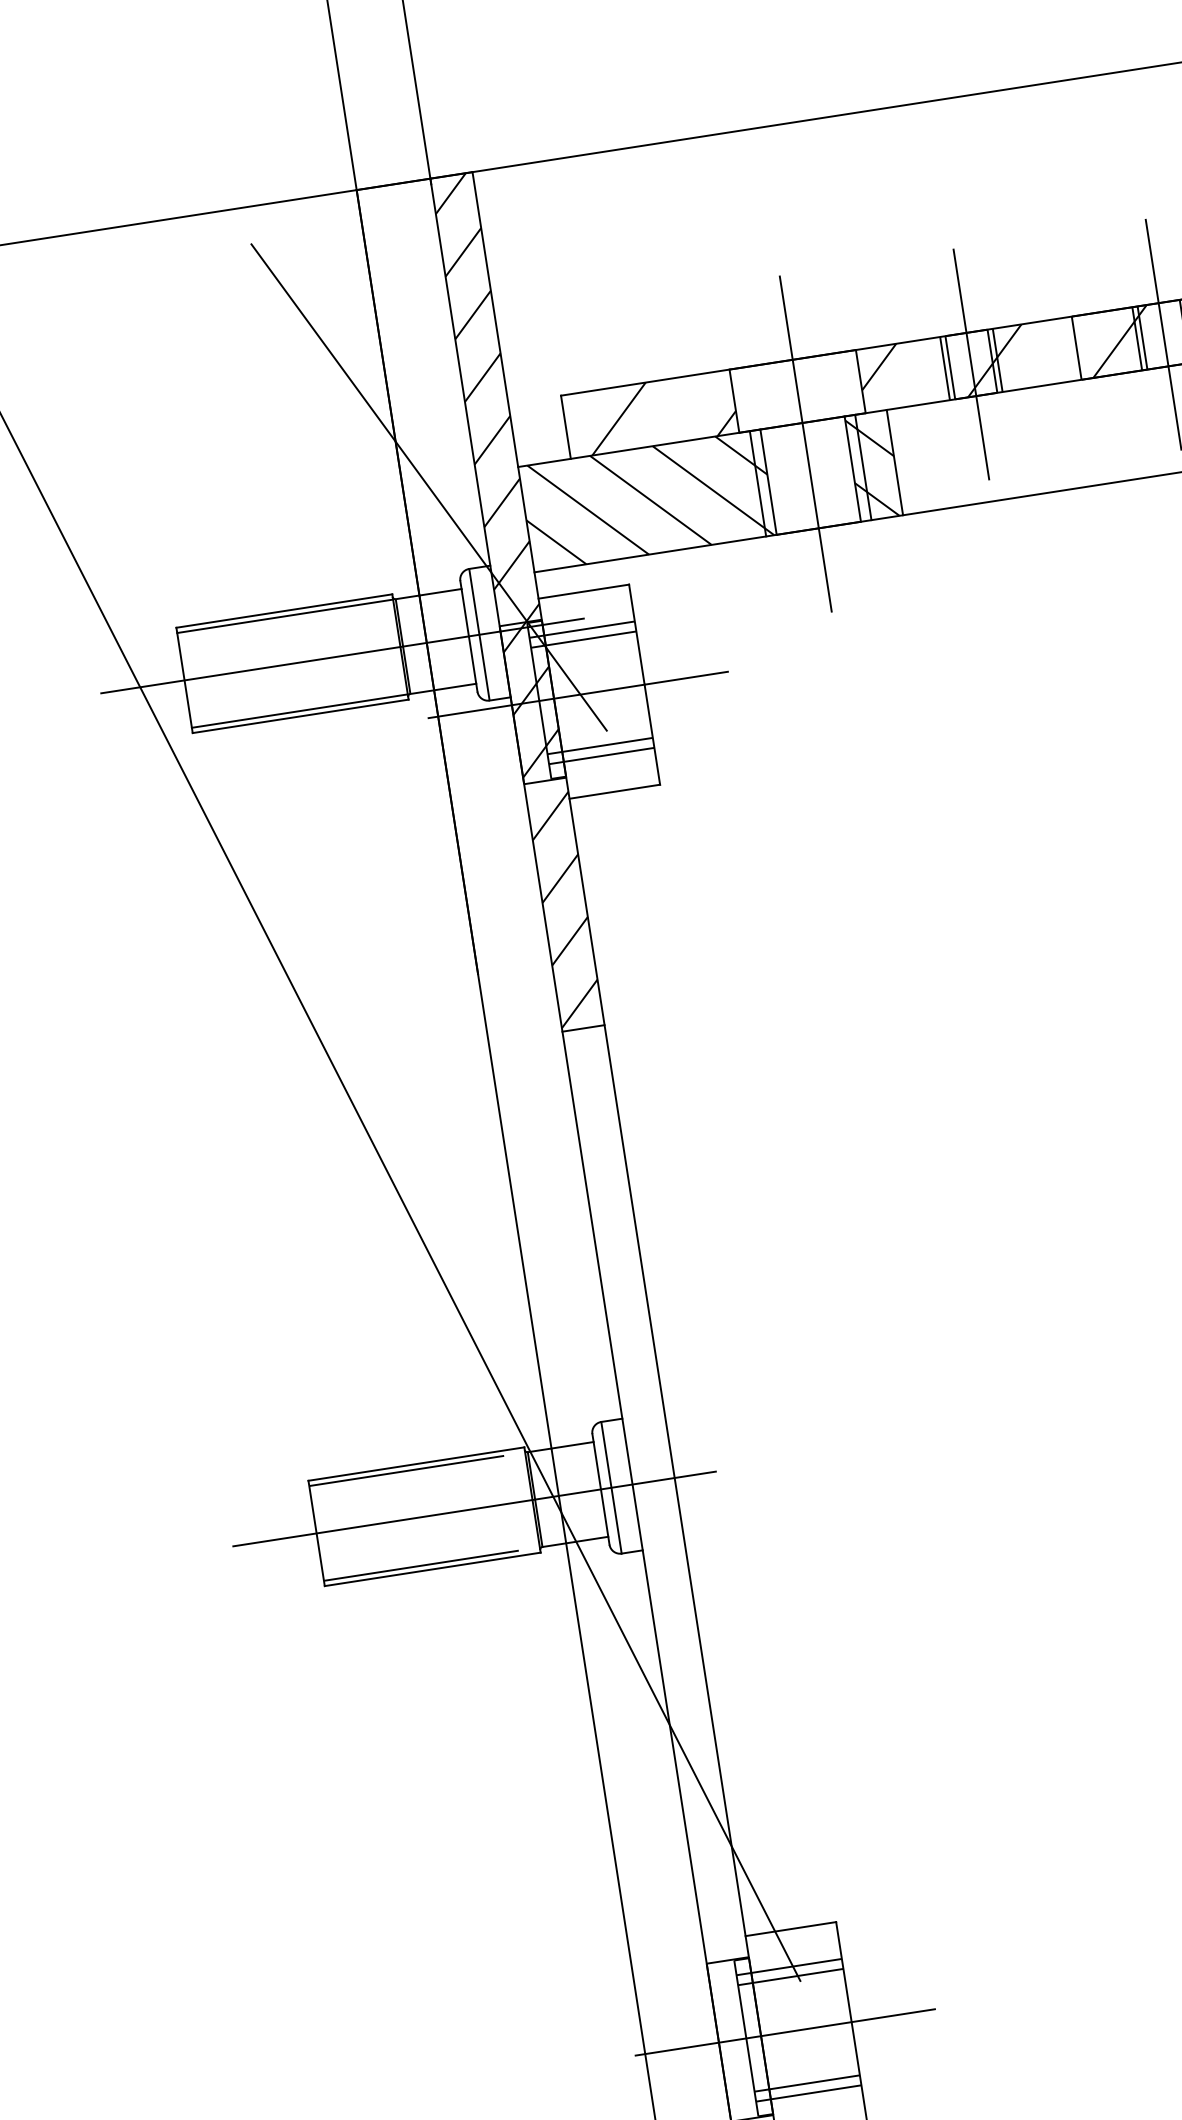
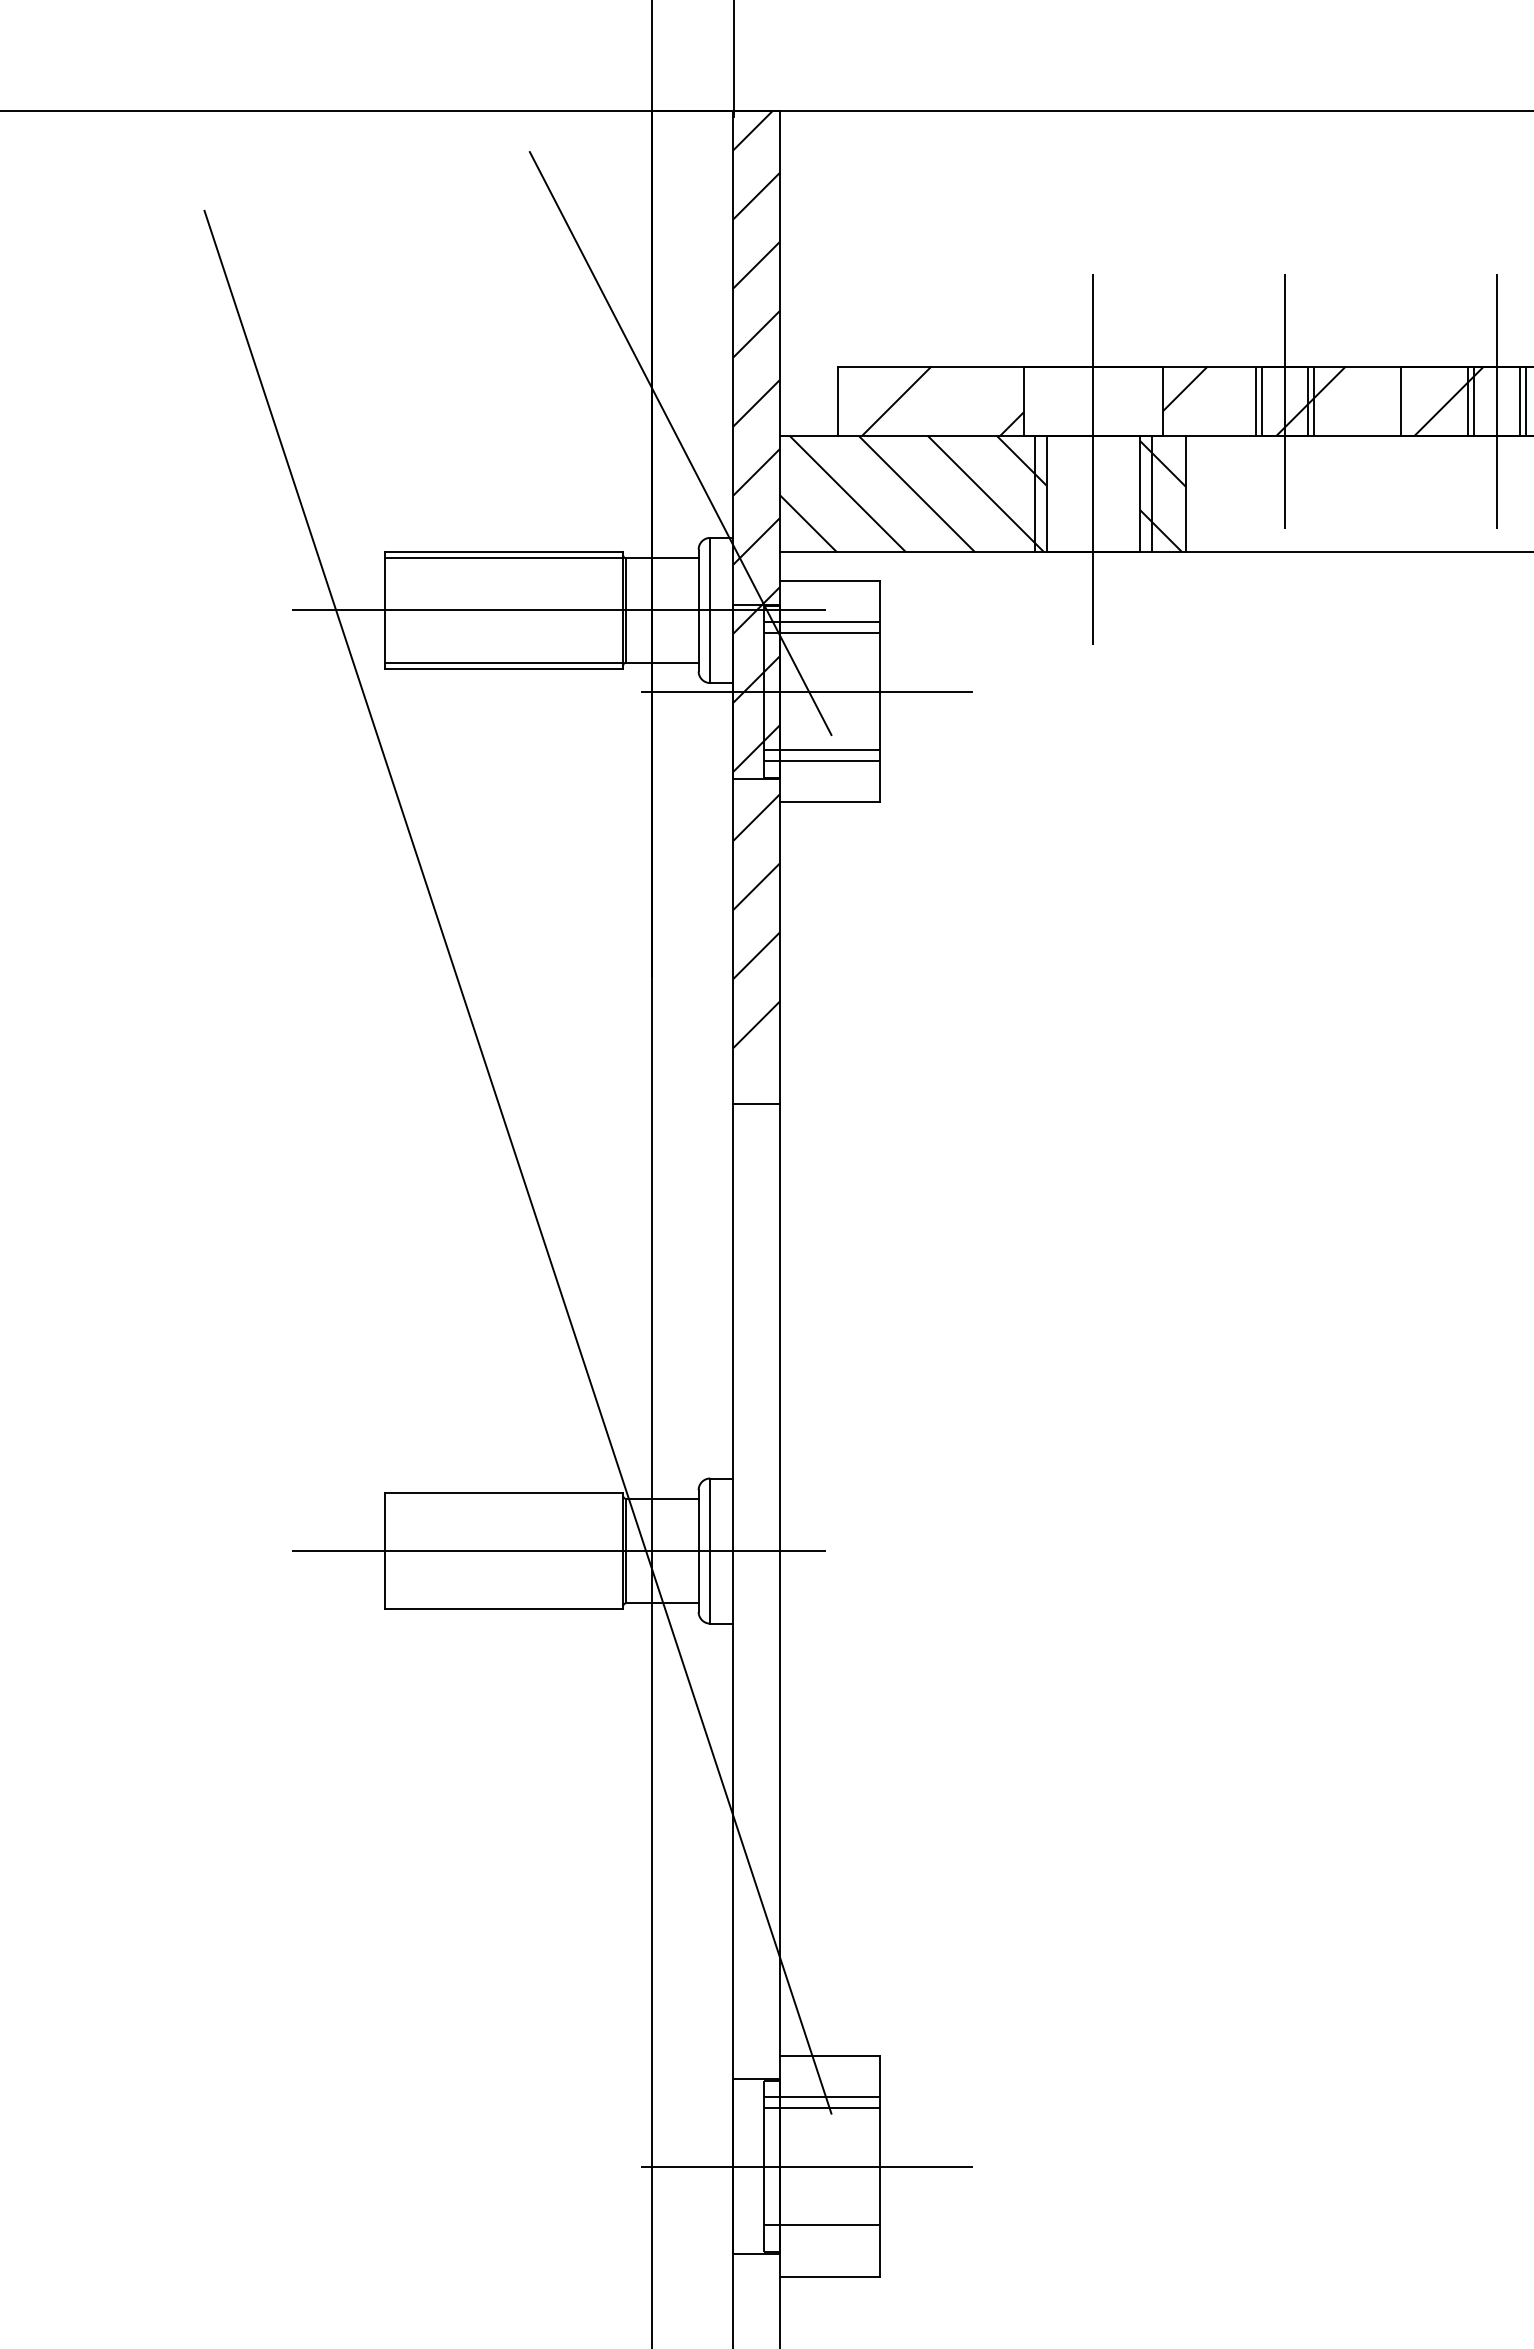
line: (583, 1028) -> (756, 1103), moved
line: (417, 1468) -> (504, 1498), removed
line: (432, 1564) -> (504, 1603), removed
line: (808, 2093) -> (821, 2236), removed

